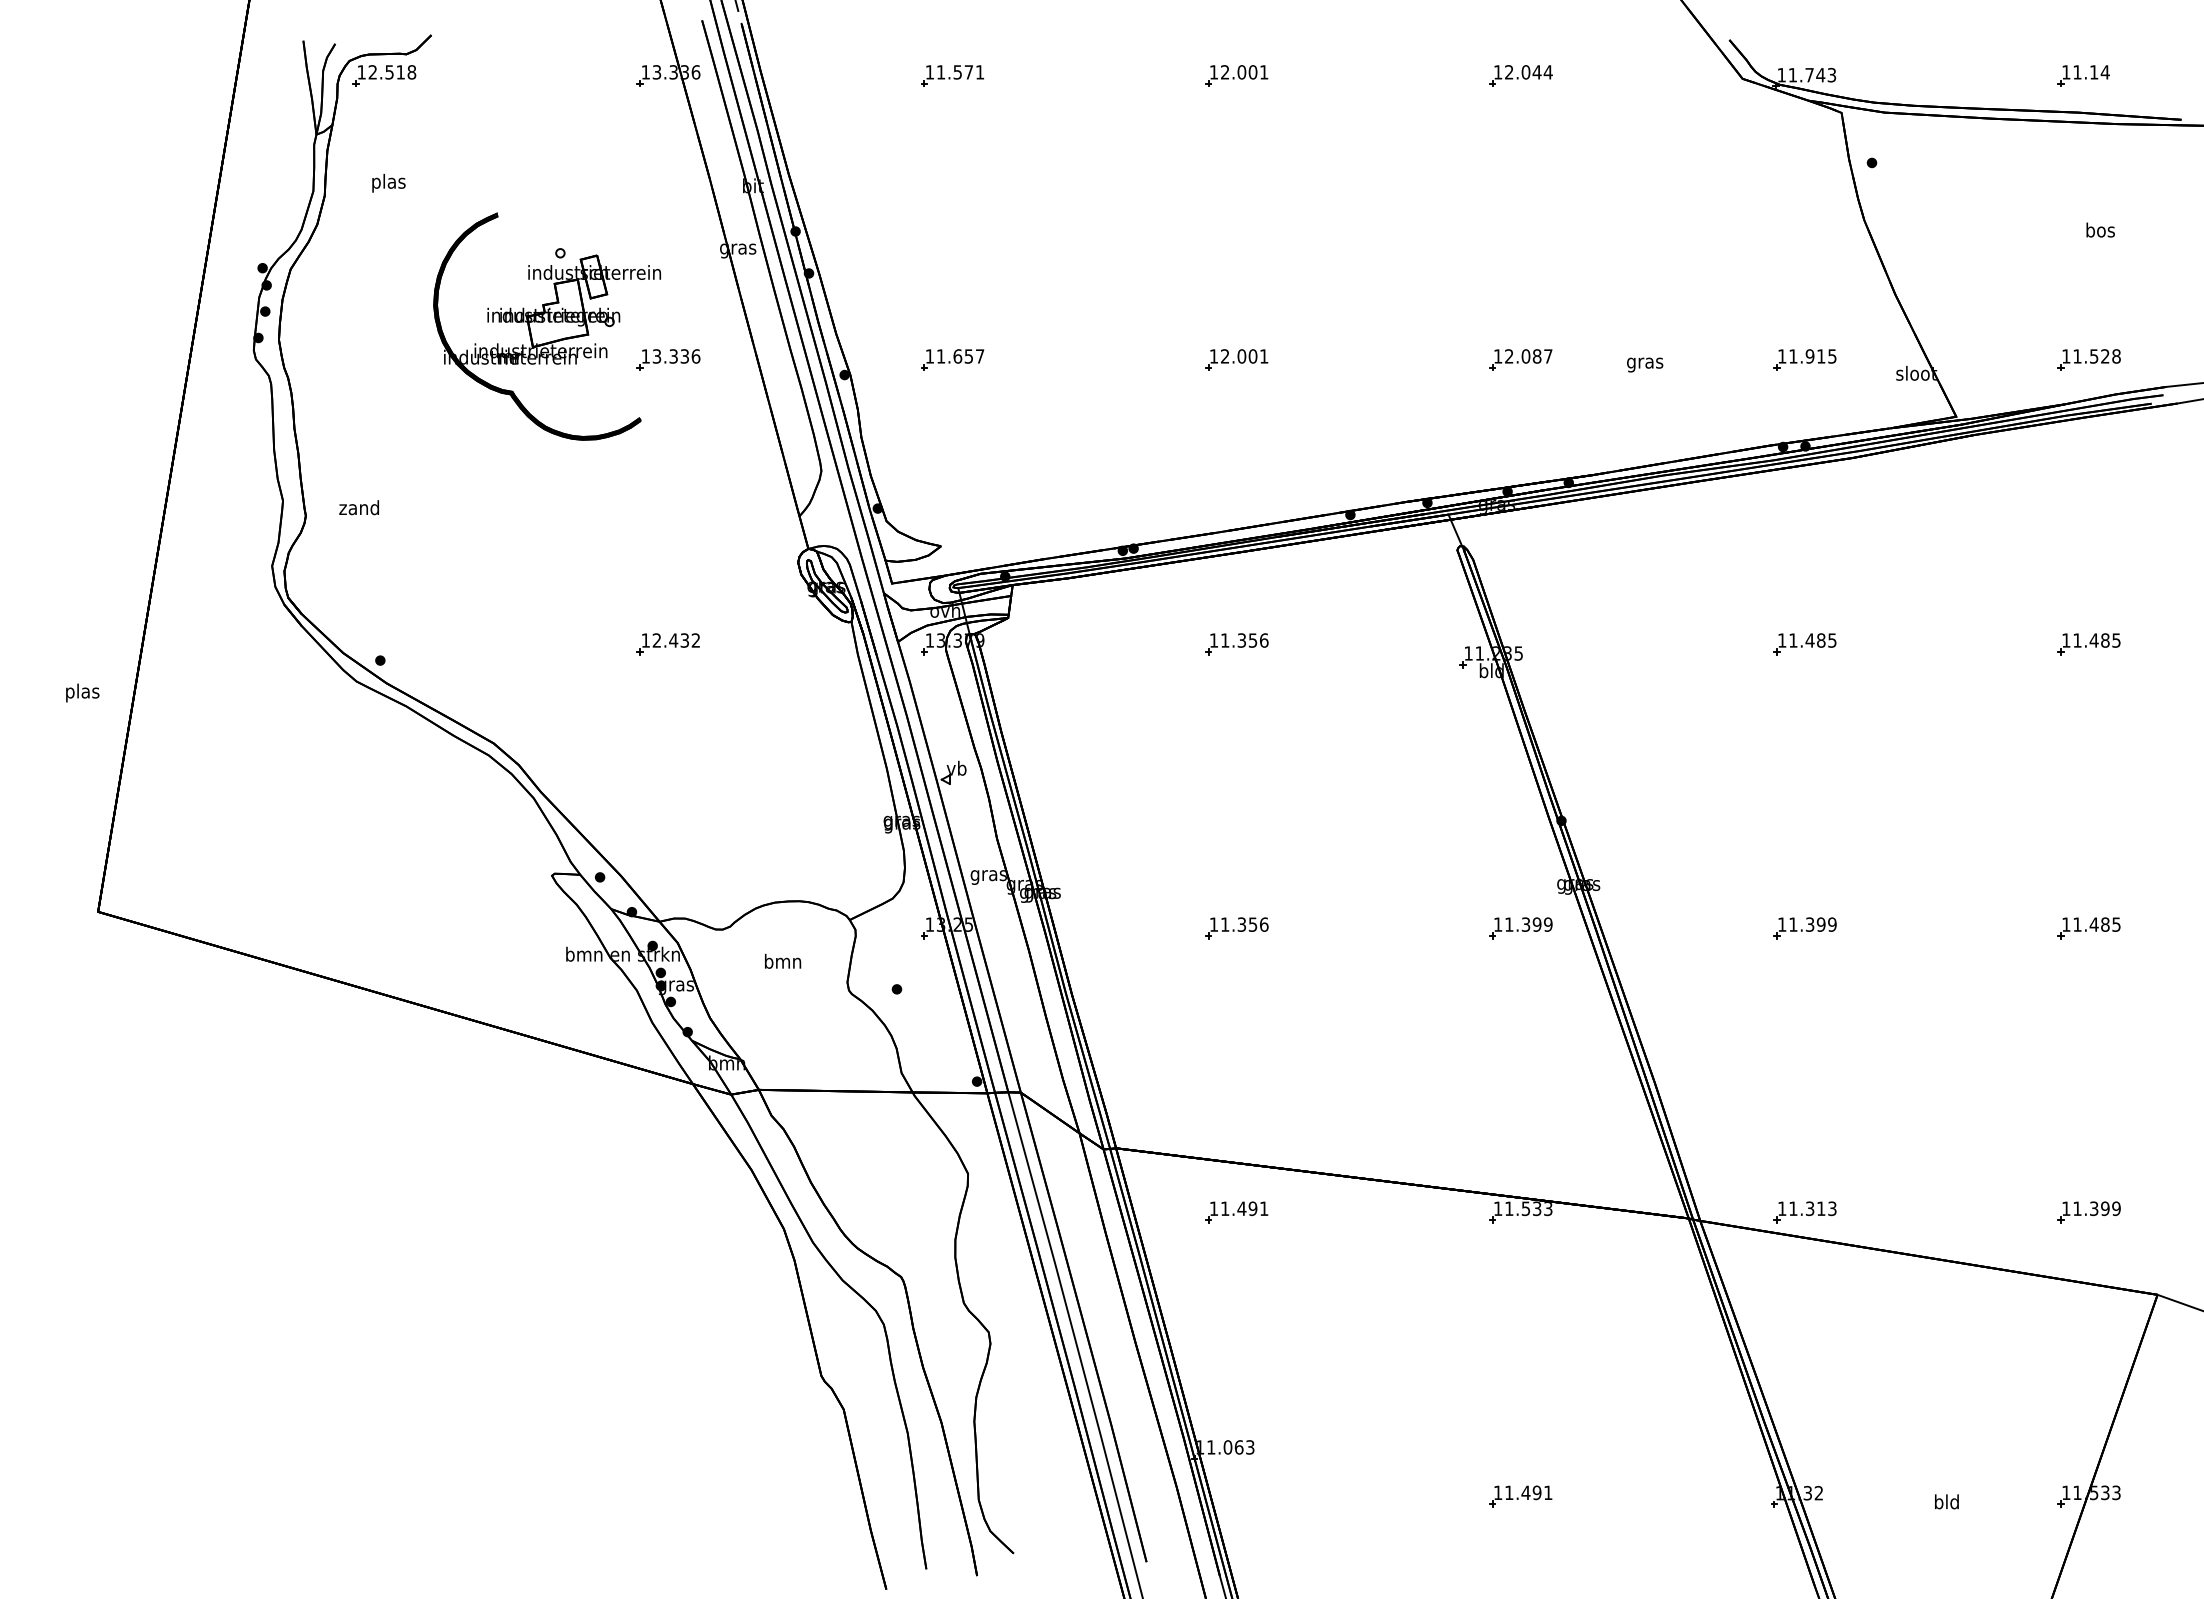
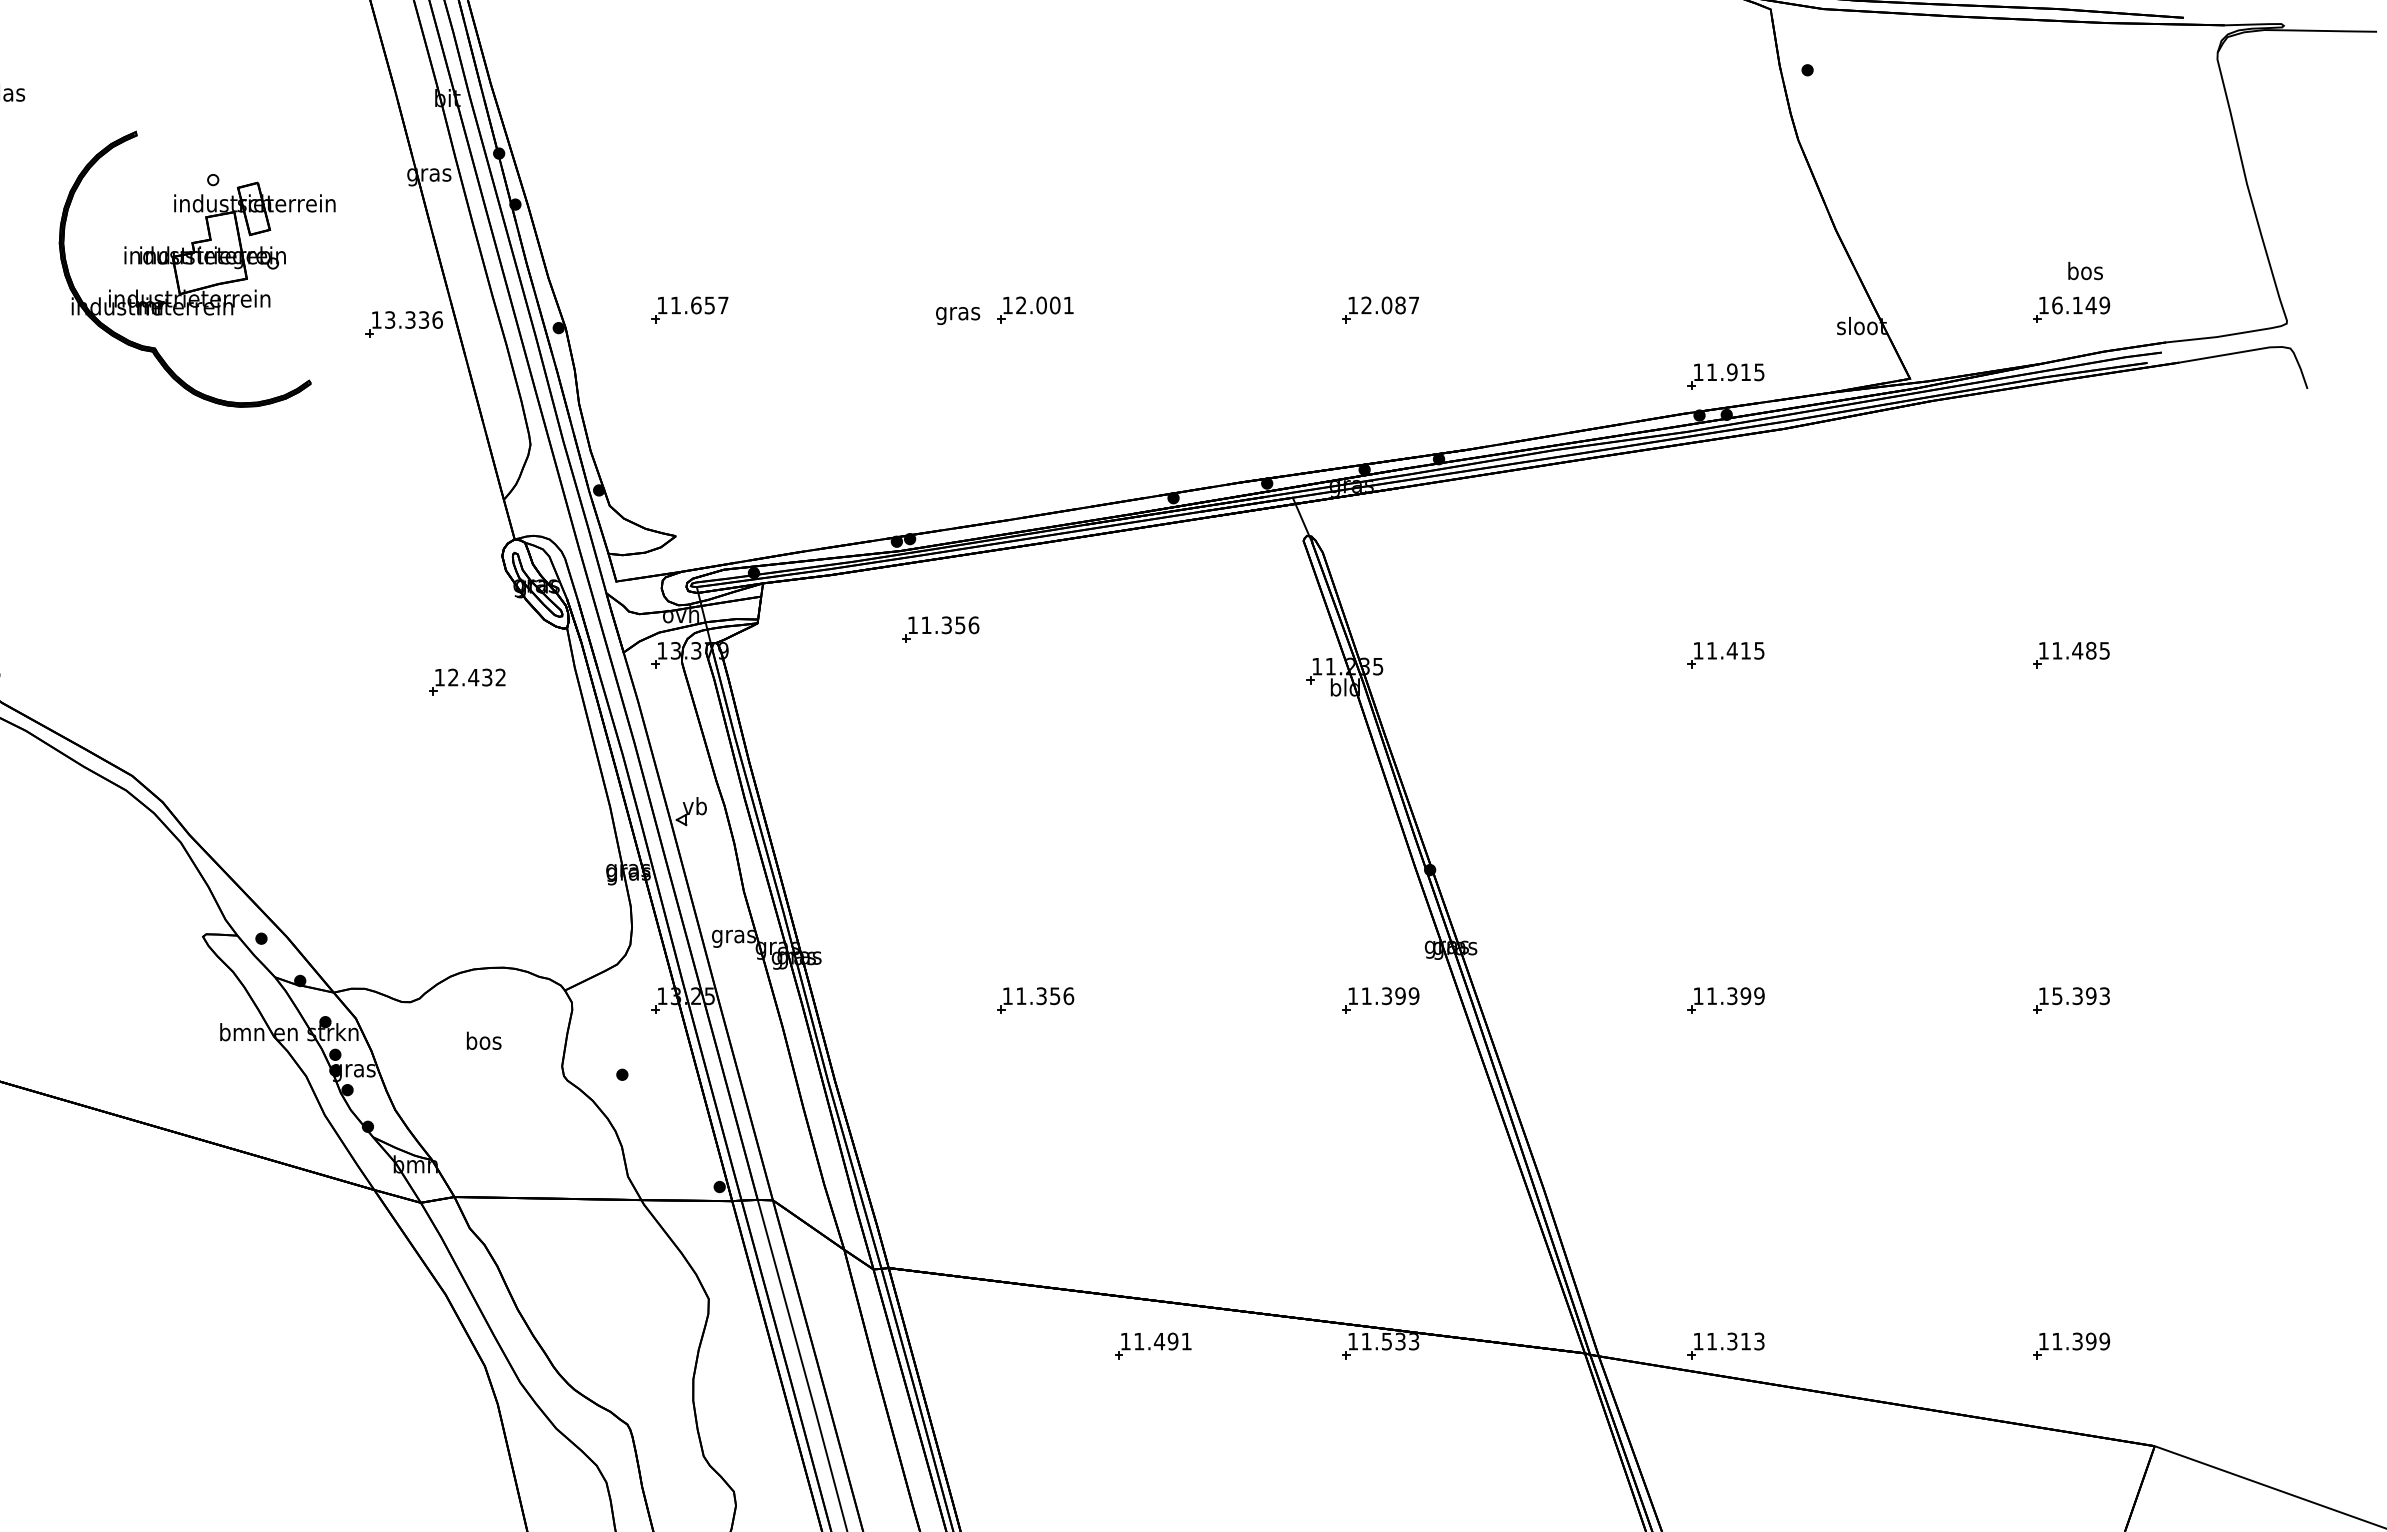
text: (2100, 229) -> (2085, 270), moved
text: (2096, 356) -> (2080, 305), 11.528 -> 16.149
part: (668, 359) -> (404, 323), moved
part: (1804, 359) -> (1725, 376), moved
text: (1645, 364) -> (958, 315), moved
text: (1821, 640) -> (1746, 650), 11.485 -> 11.415
part: (667, 644) -> (466, 682), moved
part: (1236, 644) -> (940, 630), moved
text: (2096, 924) -> (2080, 995), 11.485 -> 15.393
text: (783, 960) -> (484, 1039), bmn -> bos
part: (1236, 1212) -> (1152, 1346), moved

